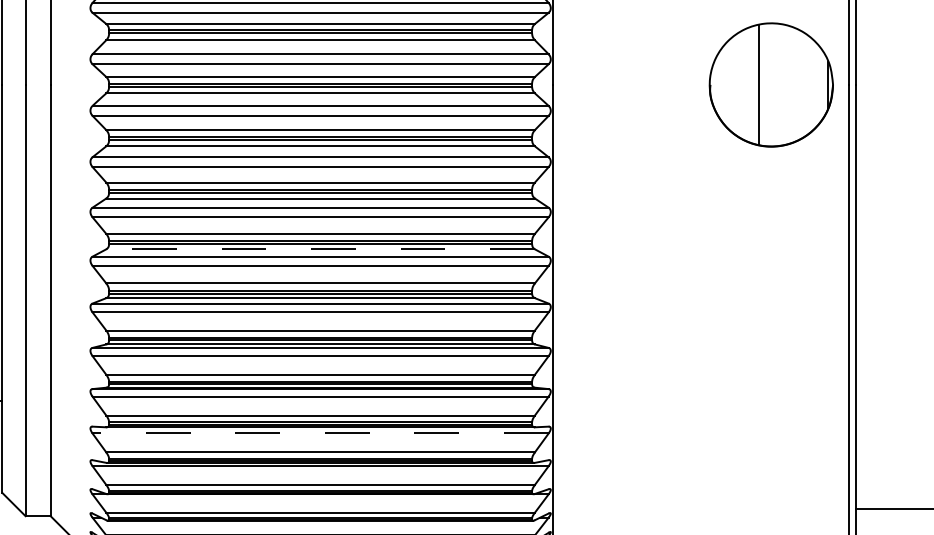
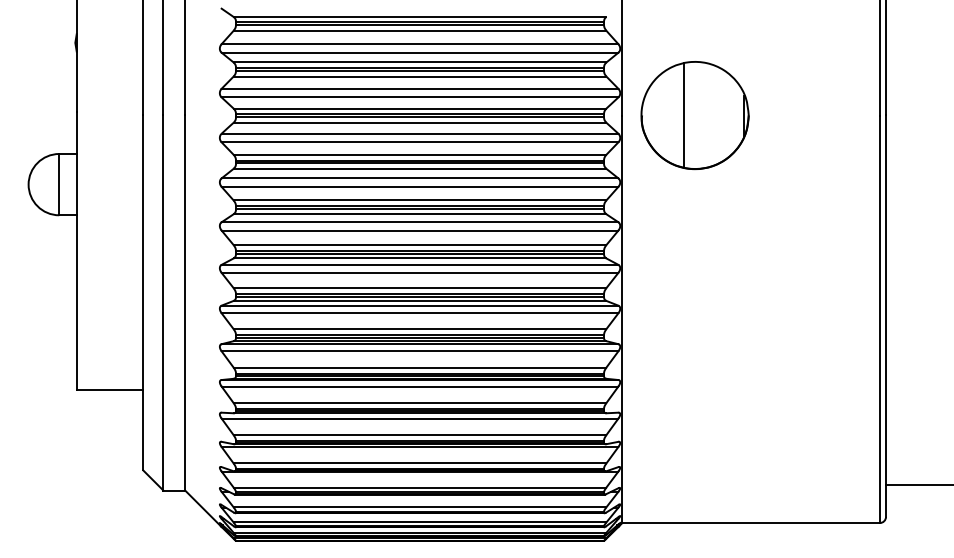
part: (770, 84) -> (694, 115), moved
line: (320, 249) -> (419, 258), dashed -> solid
line: (320, 433) -> (419, 418), dashed -> solid

